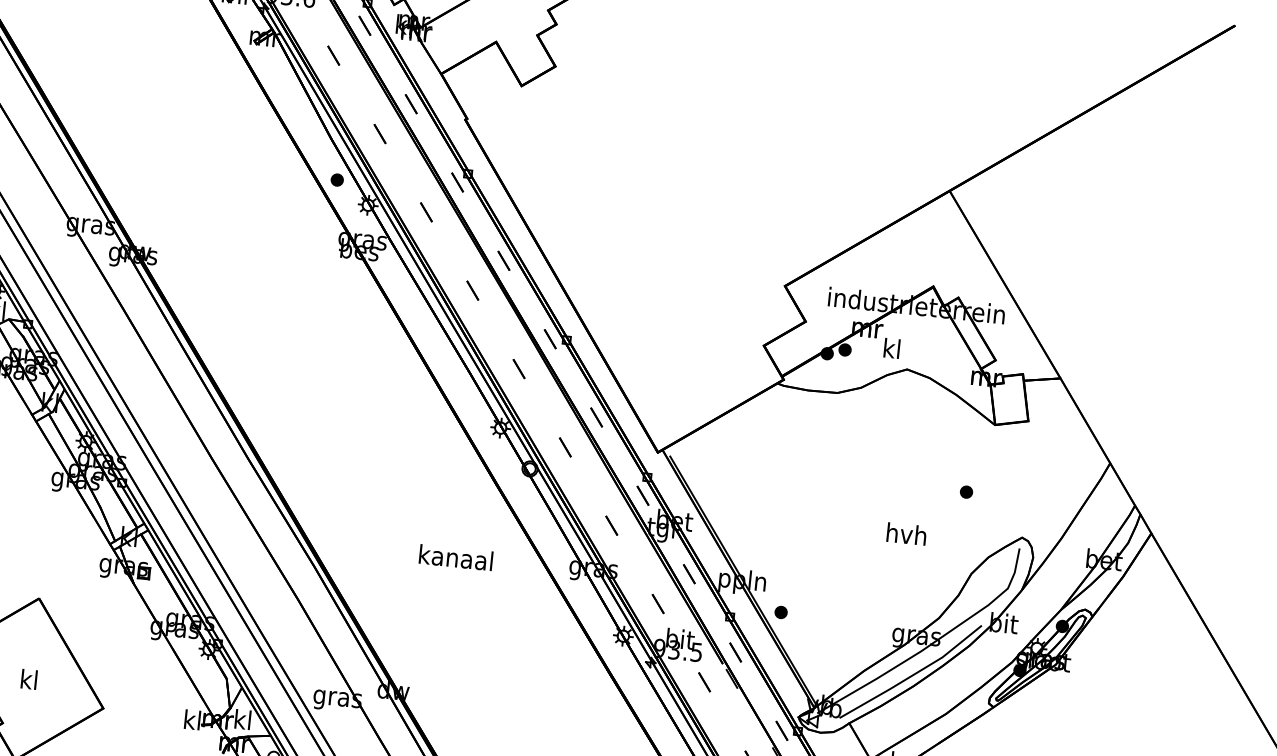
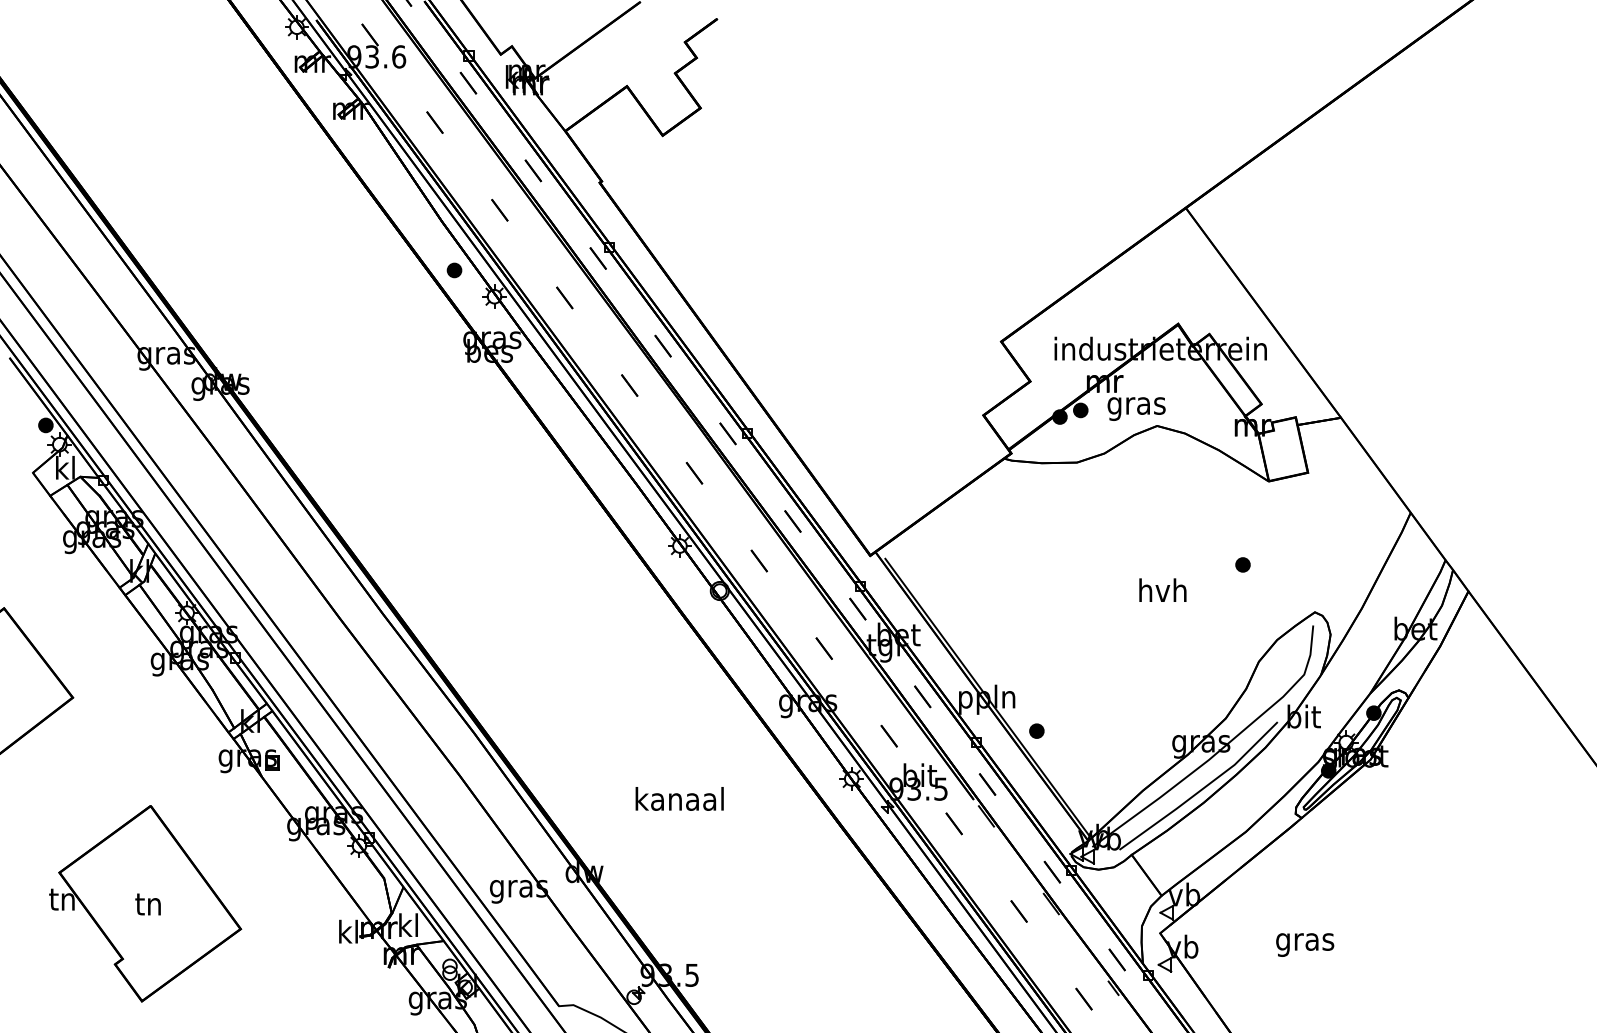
text: (891, 350) -> (1136, 405), kl -> gras
text: (906, 533) -> (1162, 589), moved
text: (455, 557) -> (679, 798), moved
text: (28, 679) -> (147, 903), kl -> tn

